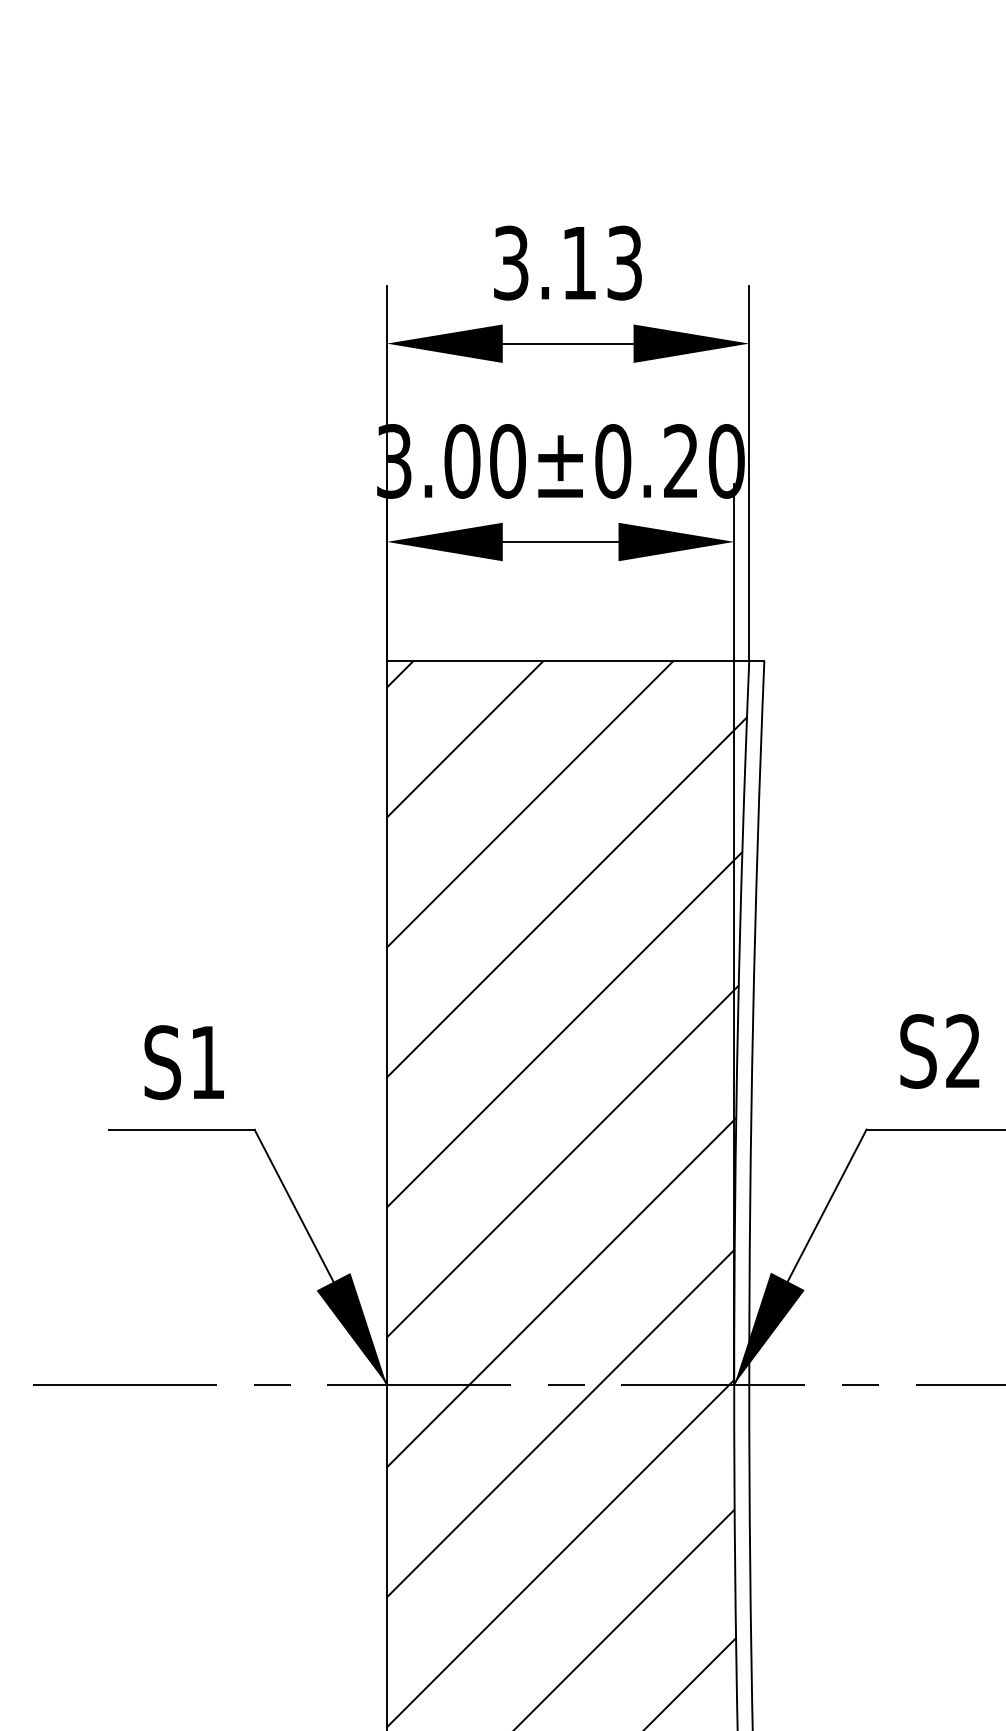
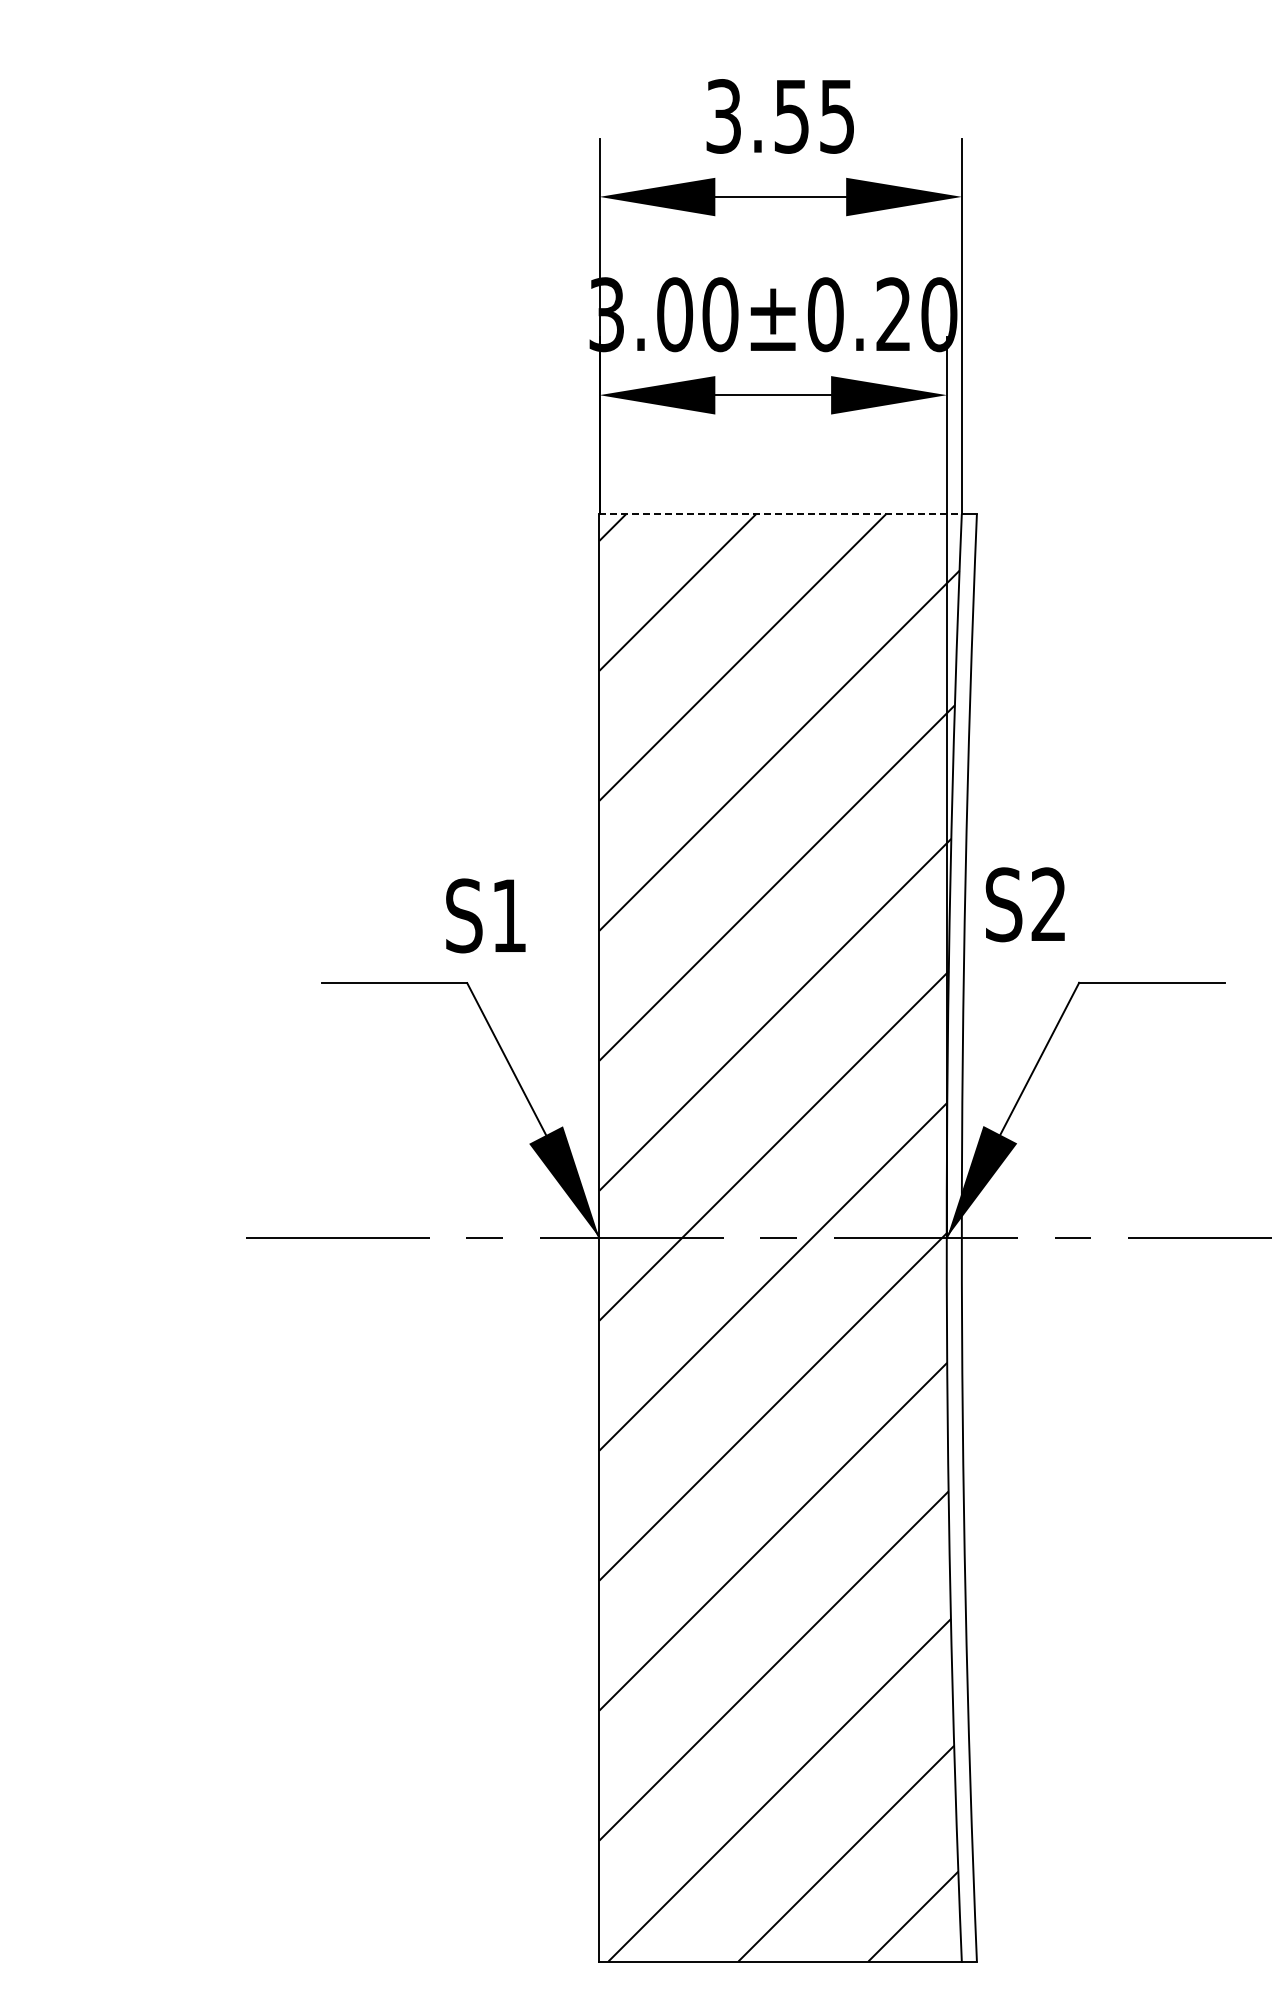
text: (601, 263) -> (814, 116), 3.13 -> 3.55
line: (568, 661) -> (781, 514), solid -> dashed
text: (938, 1051) -> (1024, 904), moved
text: (183, 1062) -> (485, 915), moved

